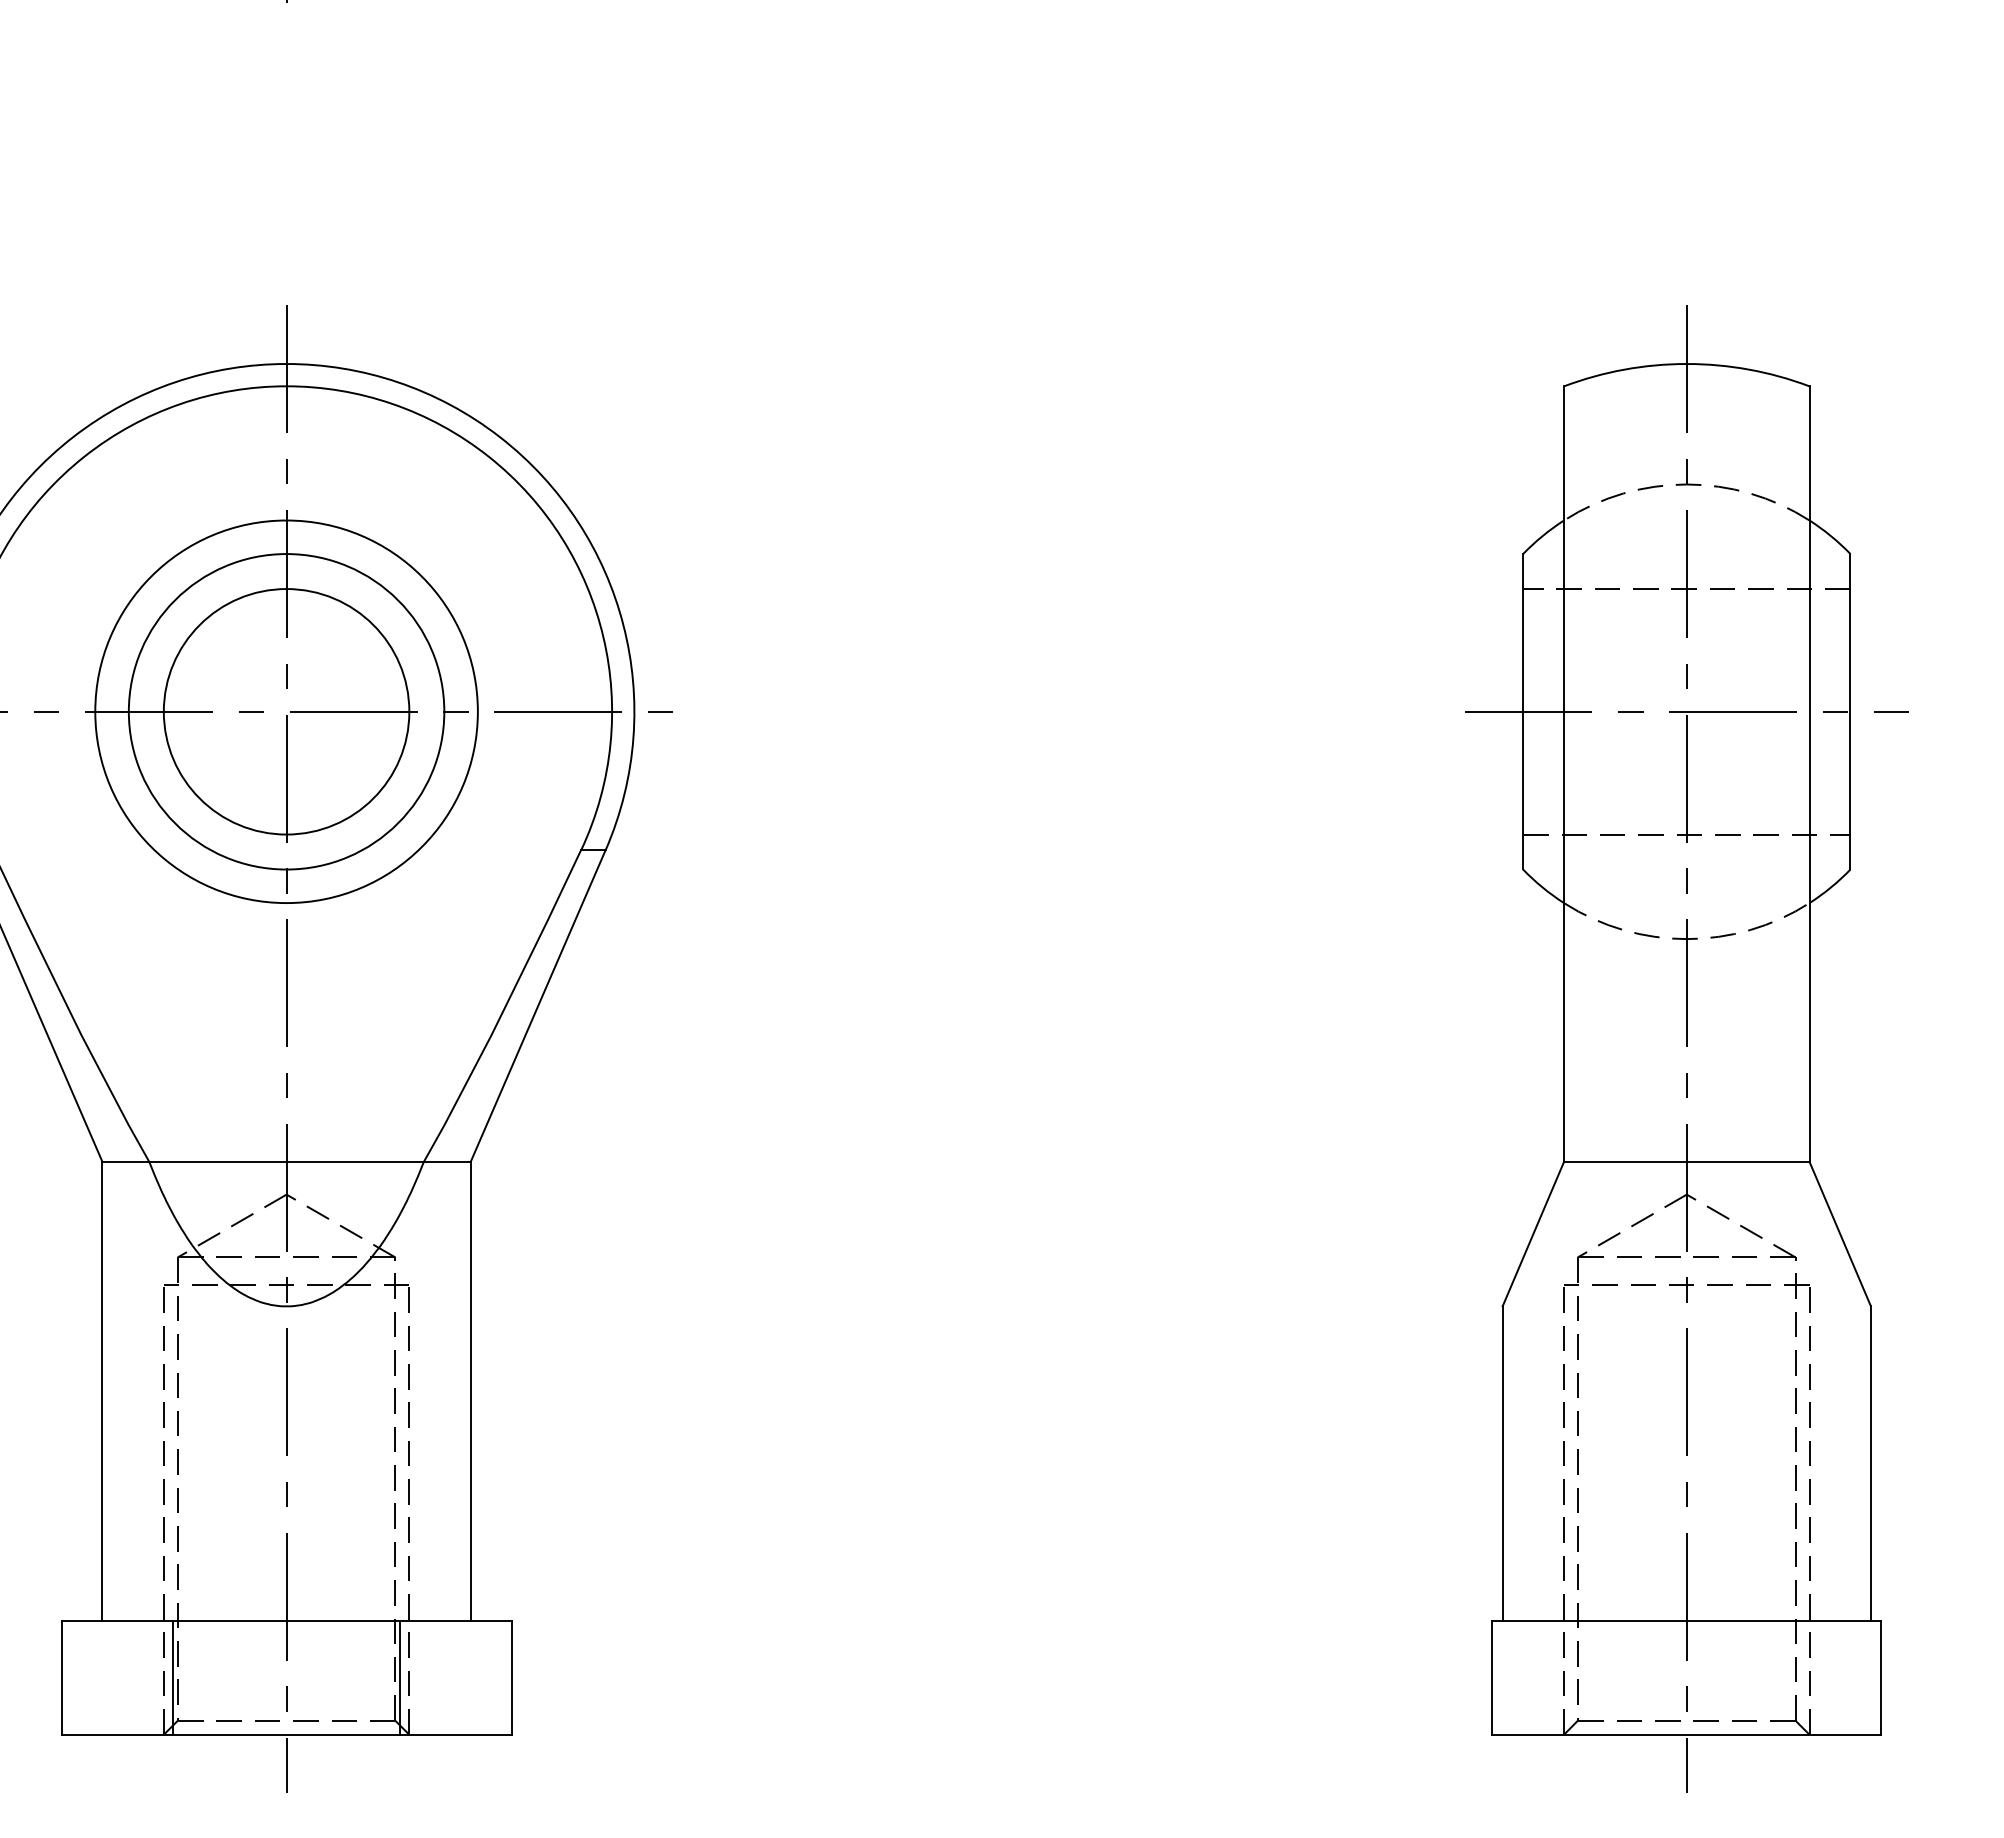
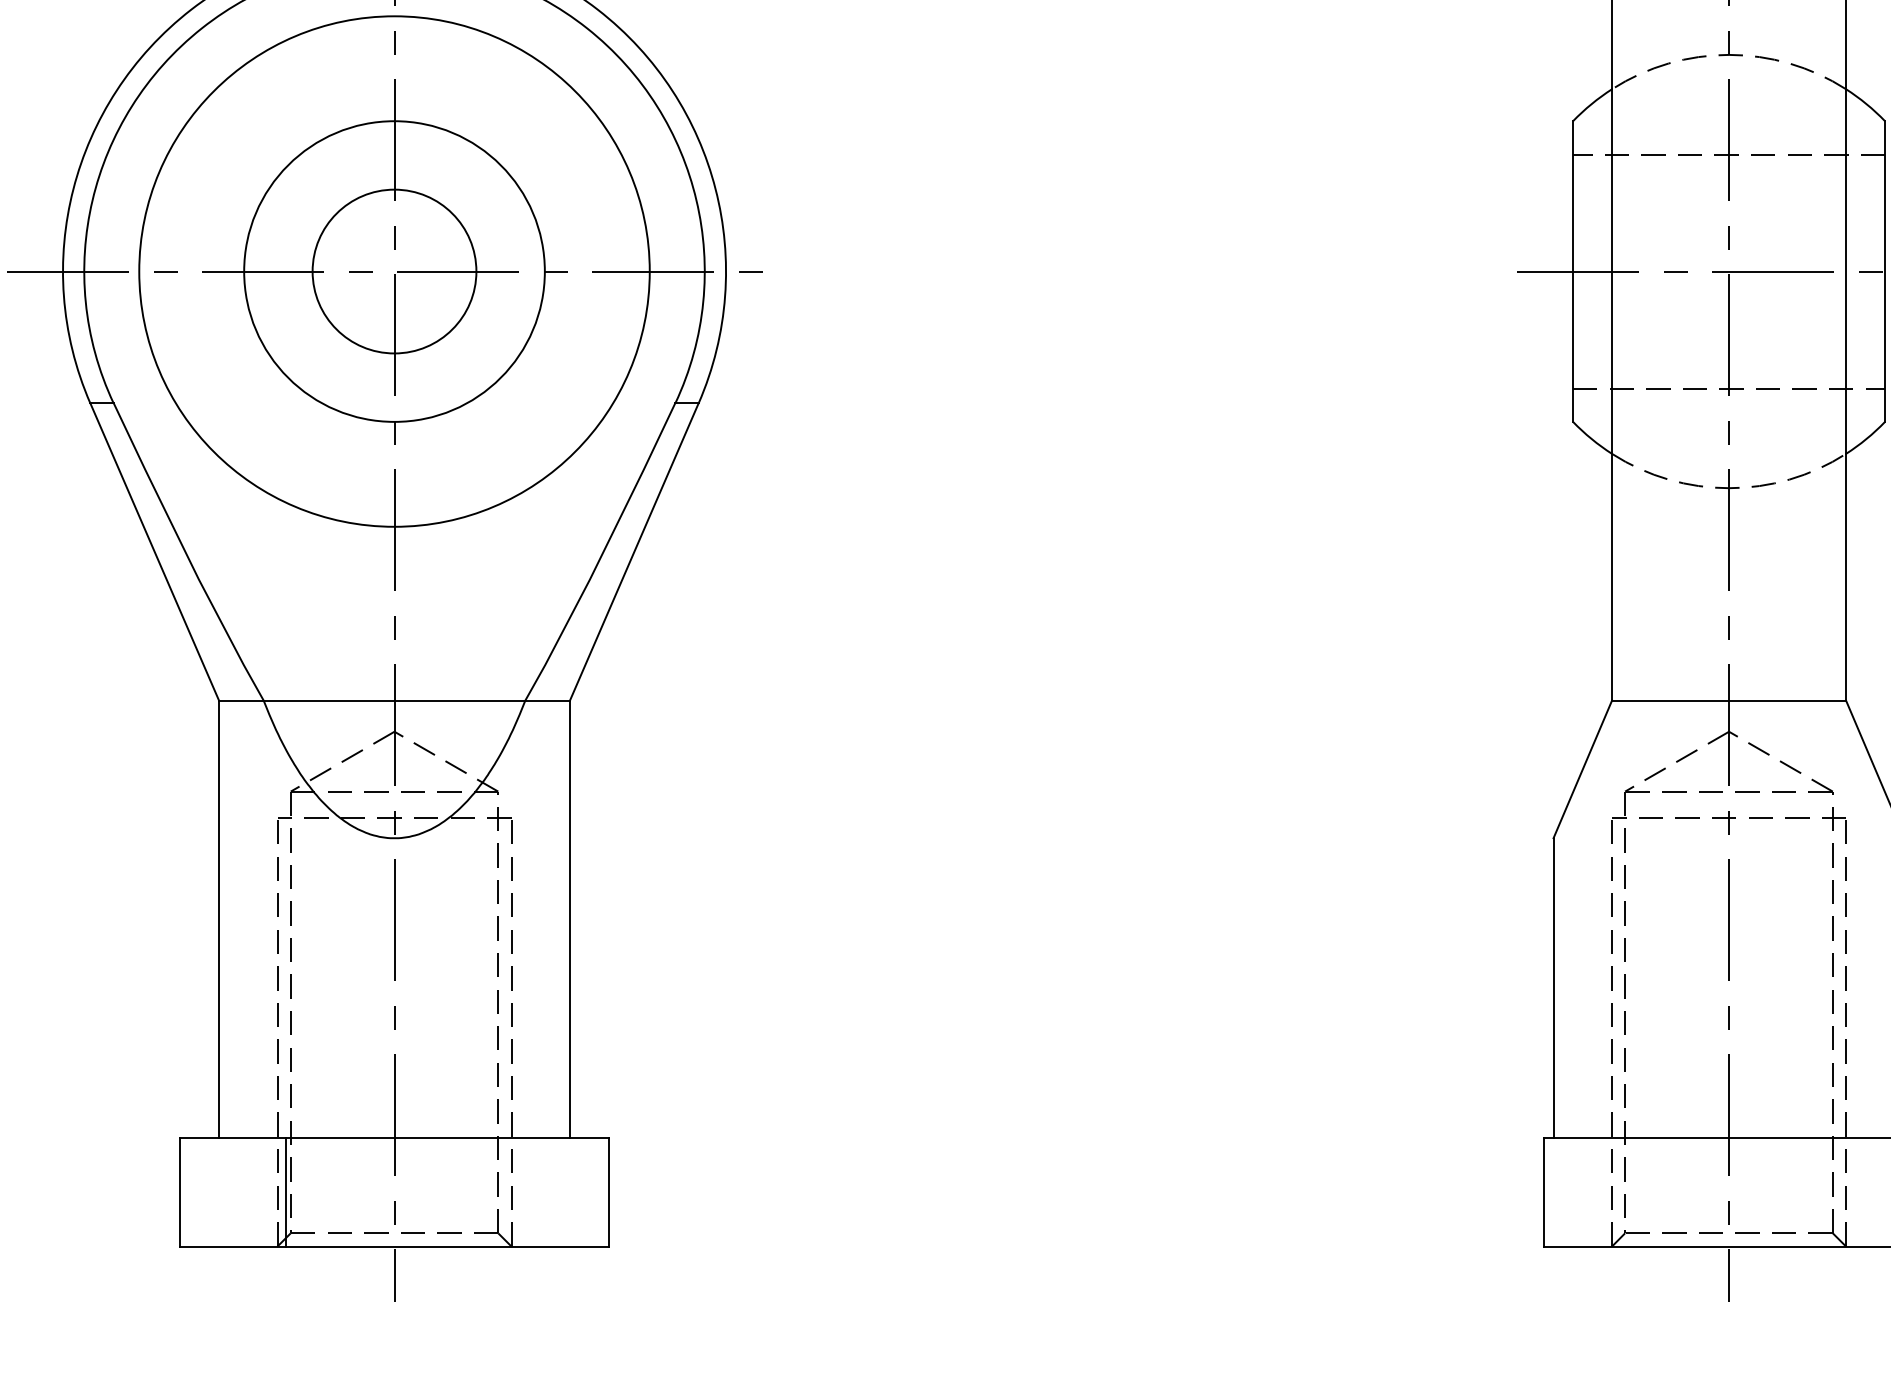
circle: (286, 711) -> (394, 271), size x0.7
circle: (286, 711) -> (394, 271), size x1.4
line: (399, 1677) -> (502, 1191), removed

